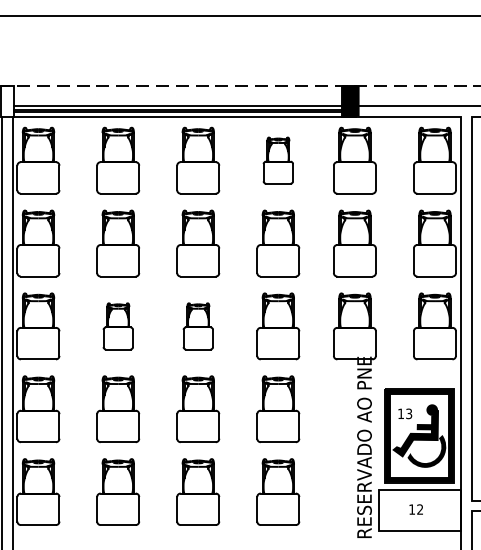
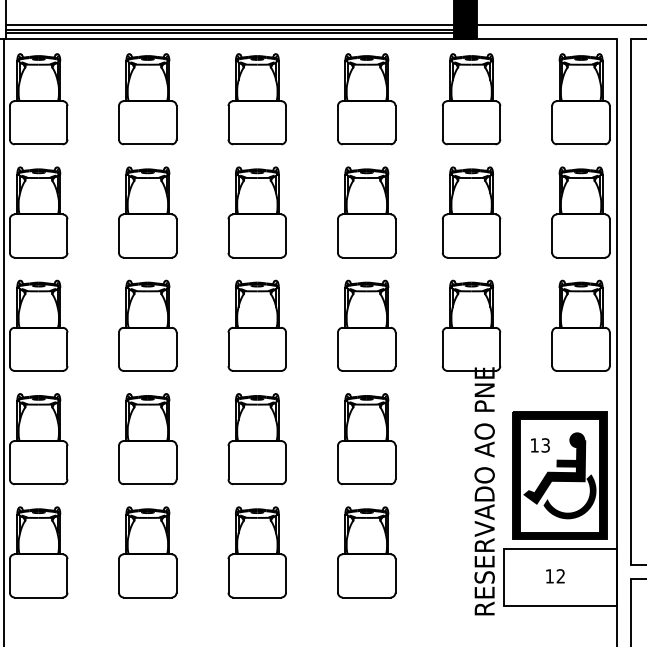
part: (278, 160) -> (367, 98), size x1.43
part: (118, 326) -> (148, 325), size x1.43
part: (198, 326) -> (257, 325), size x1.43

